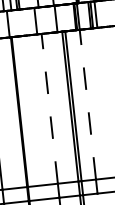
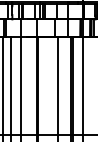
line: (87, 103) -> (82, 85), dashed -> solid
line: (49, 107) -> (57, 85), dashed -> solid

